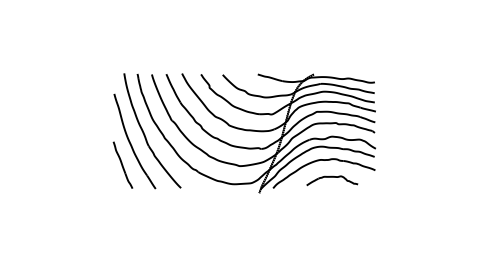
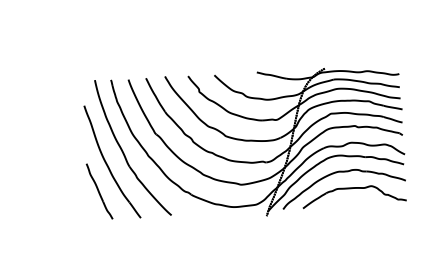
part: (332, 180) -> (354, 195), size x1.67

